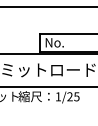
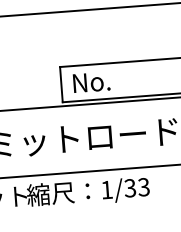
text: (73, 96) -> (137, 187), 1/25 -> 1/33

